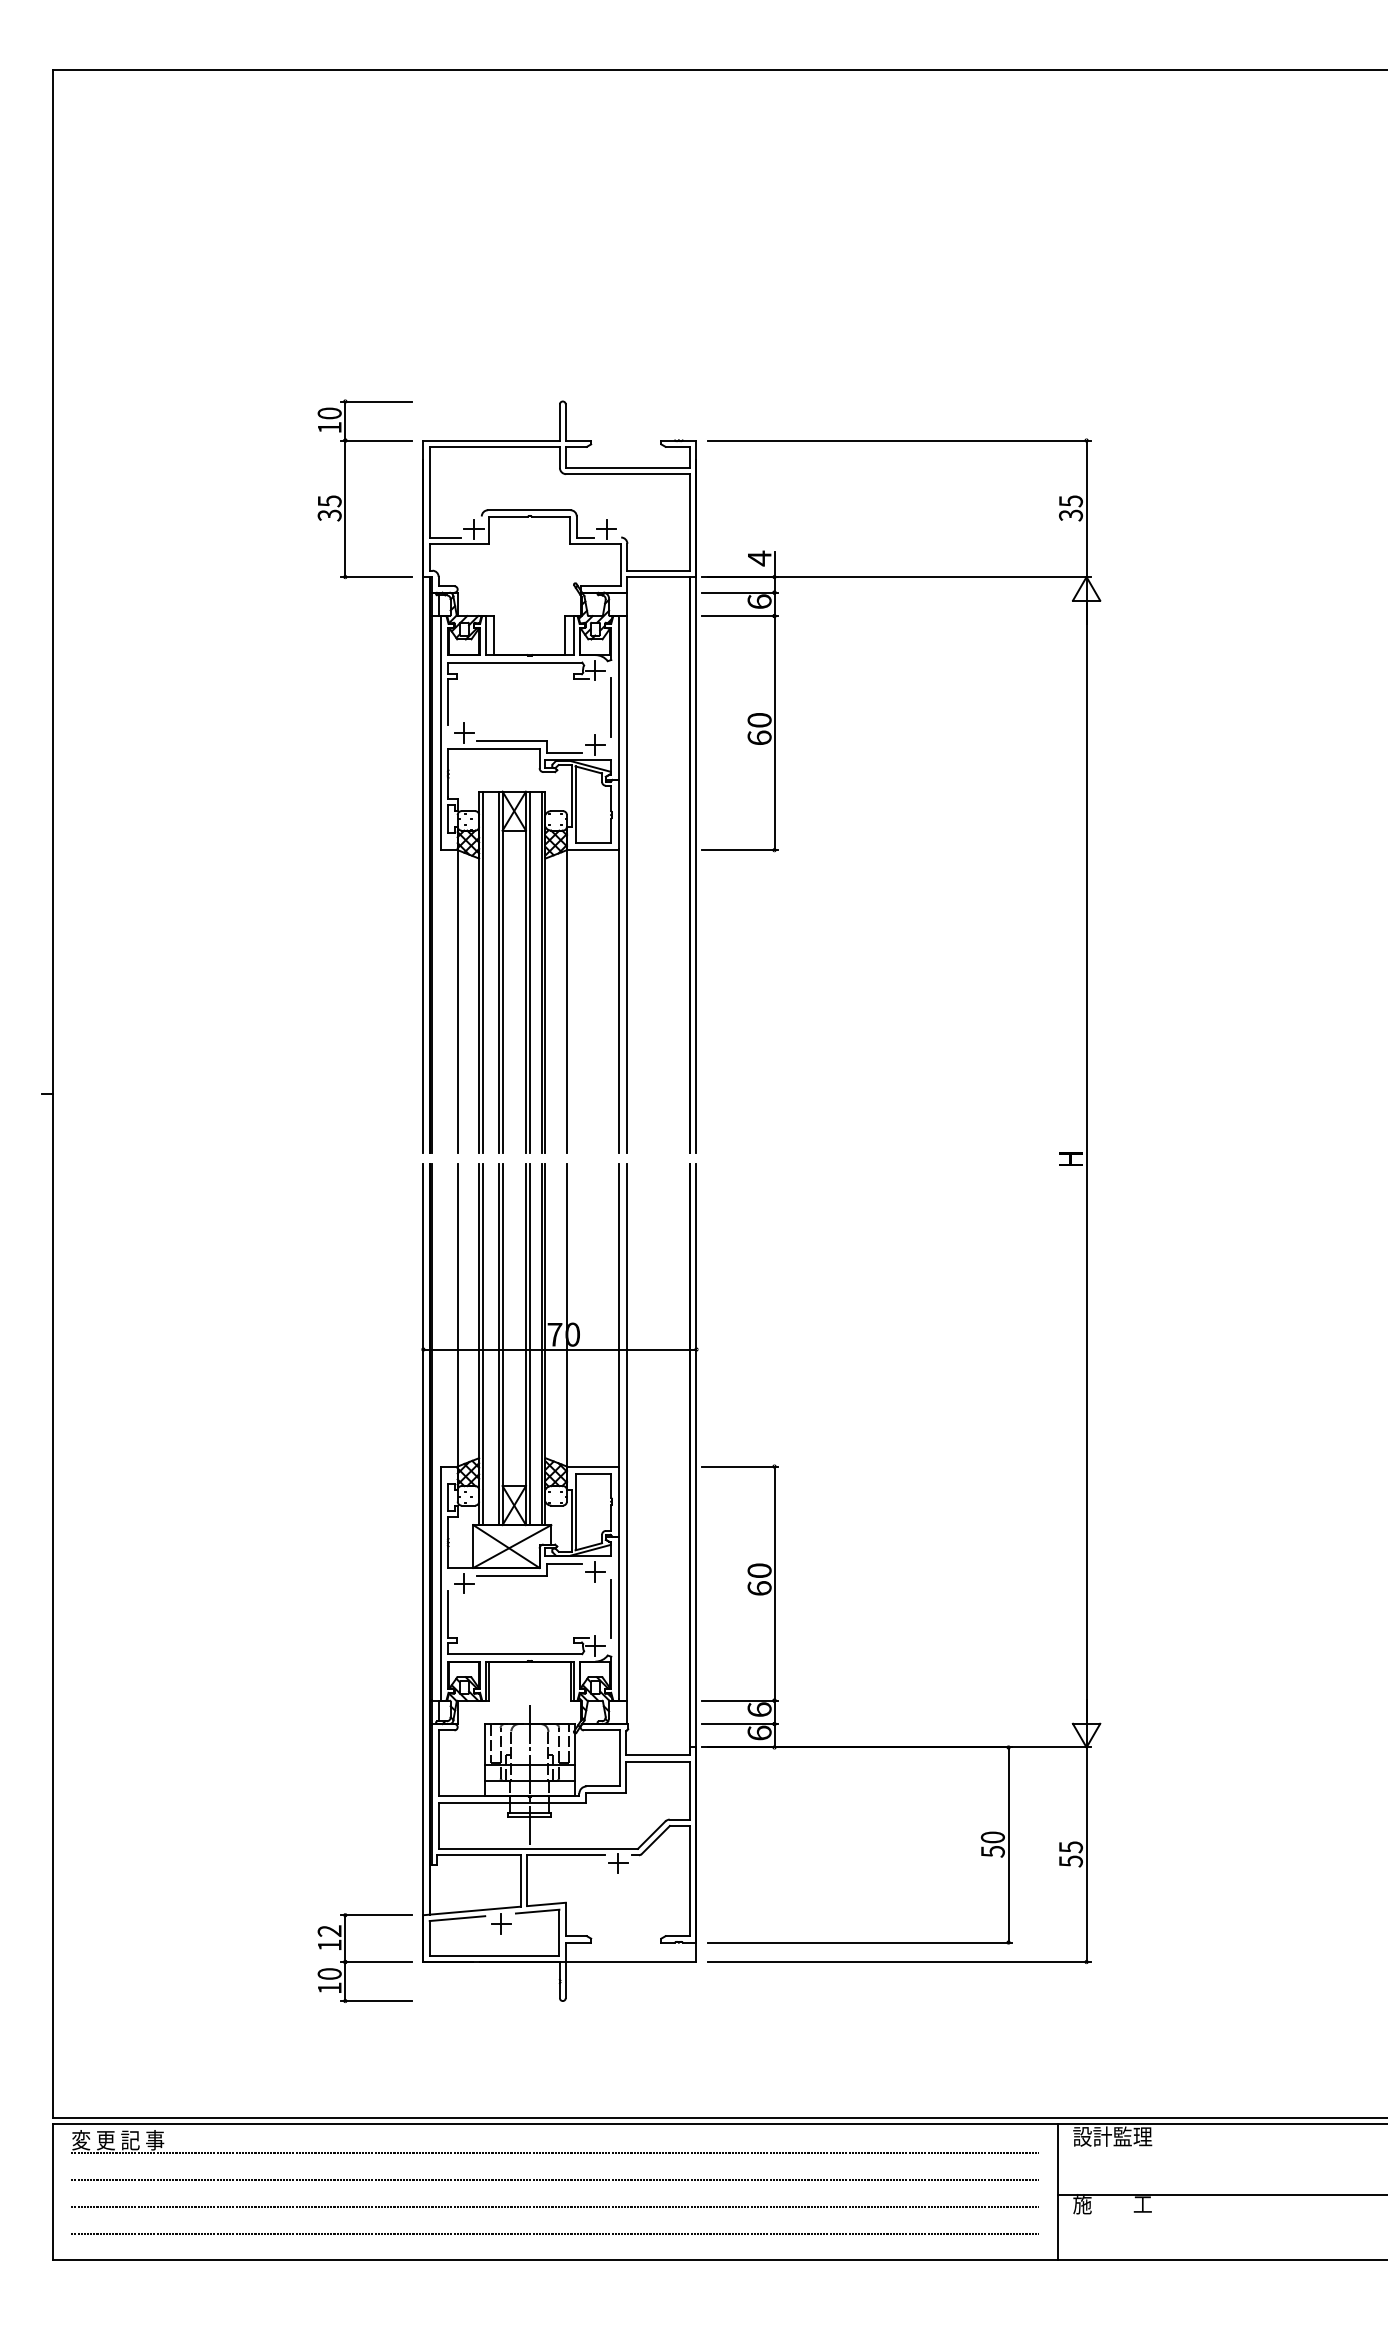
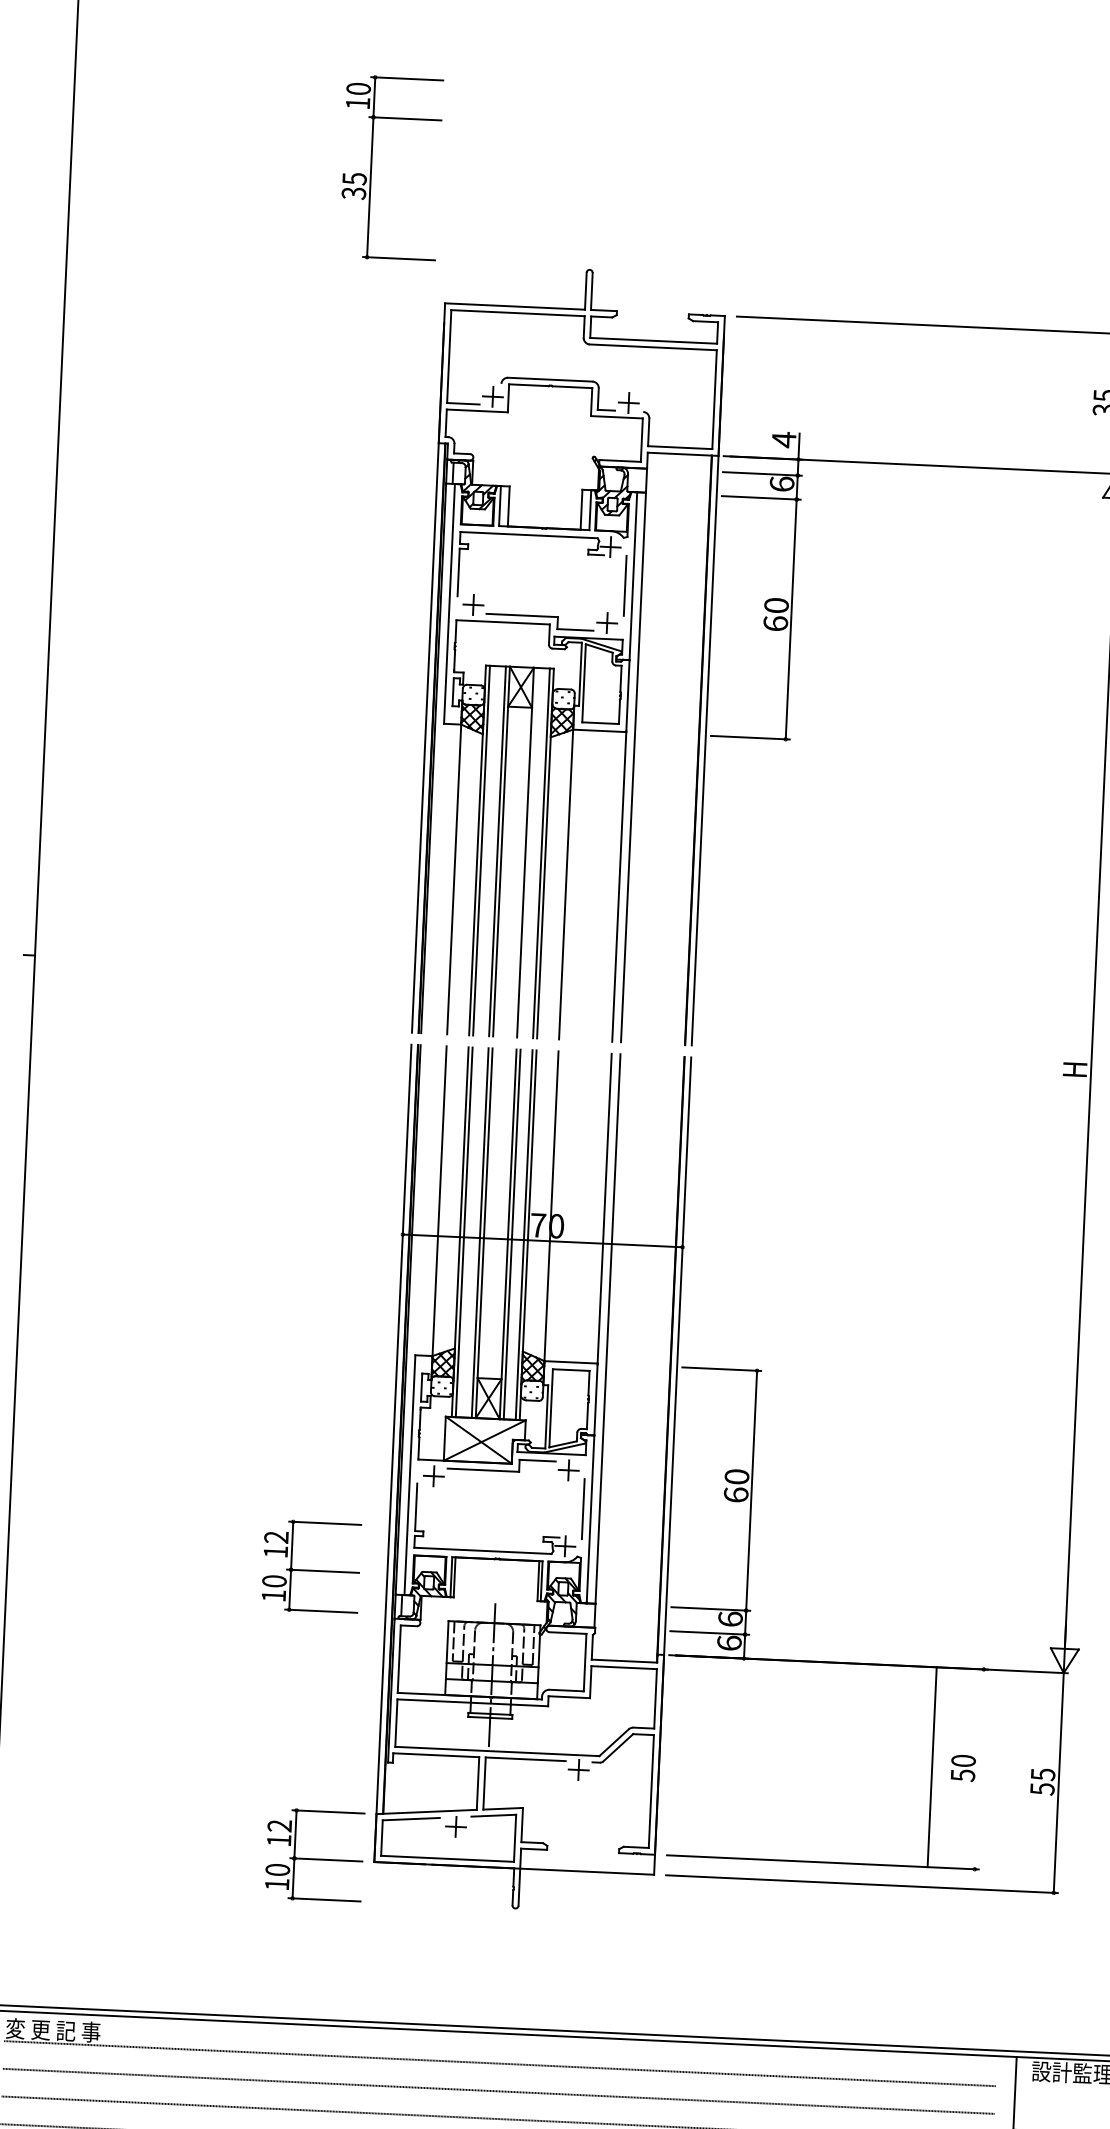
part: (345, 489) -> (371, 167), moved
line: (529, 971) -> (529, 852), removed
part: (348, 1676) -> (310, 1566), added
line: (1008, 1844) -> (932, 1766), moved

